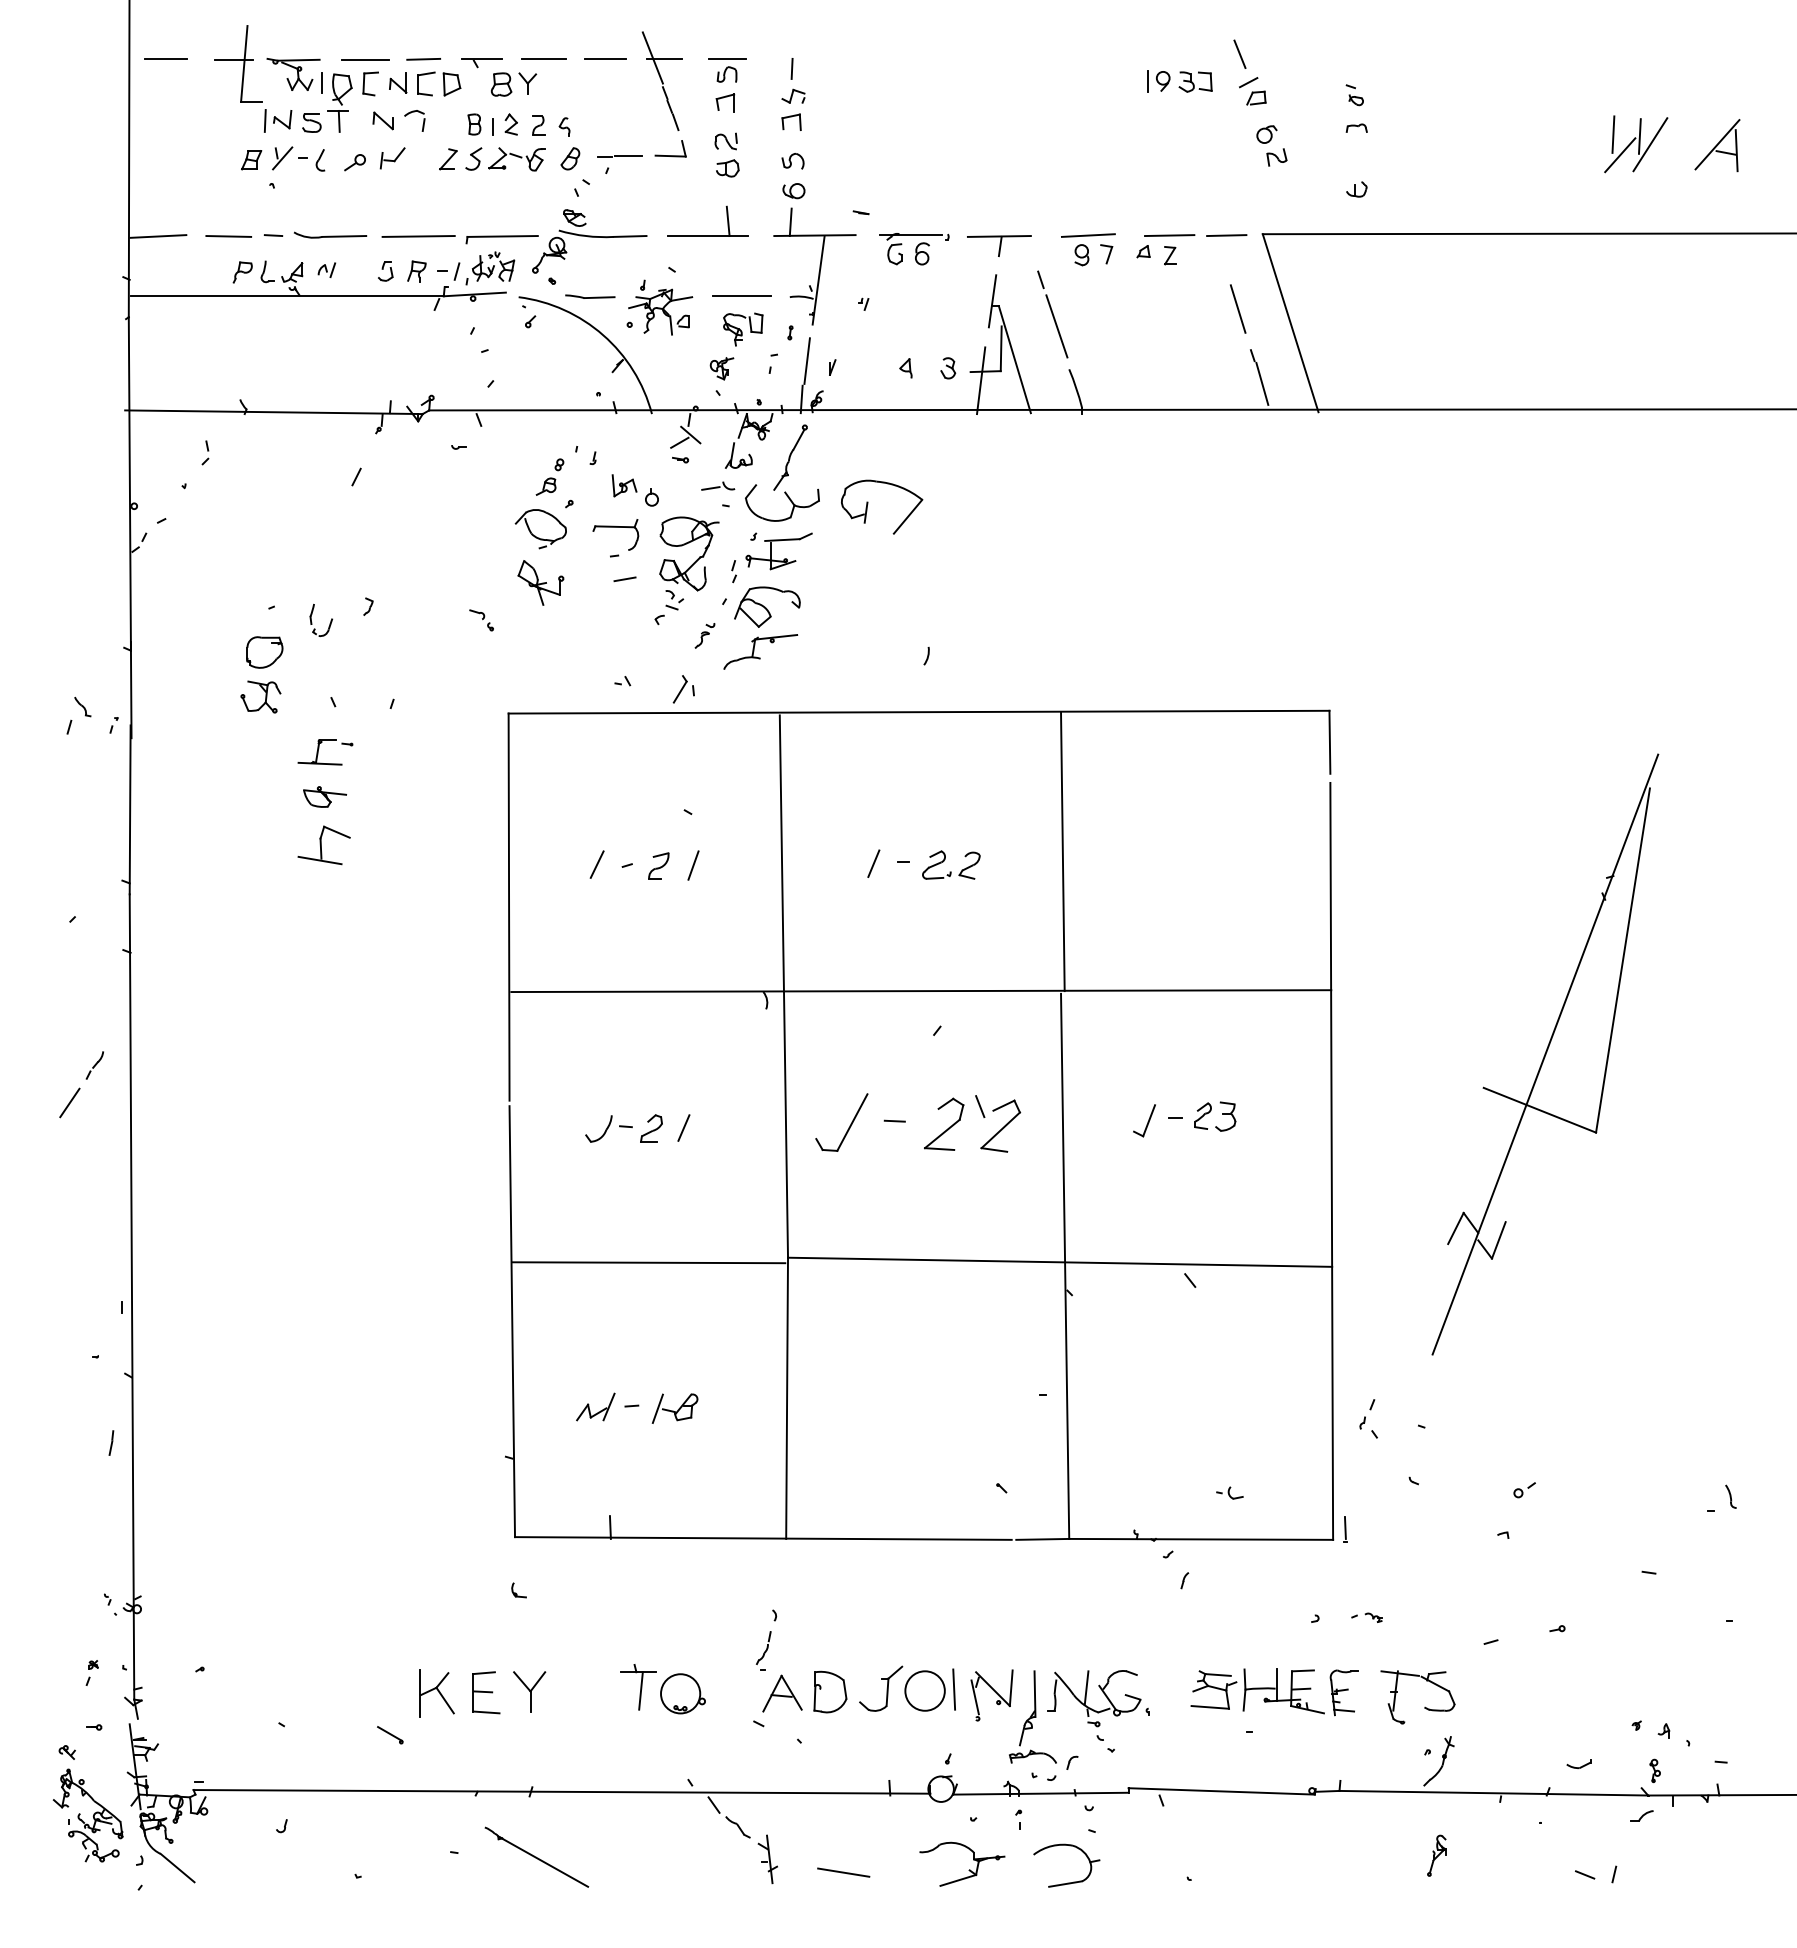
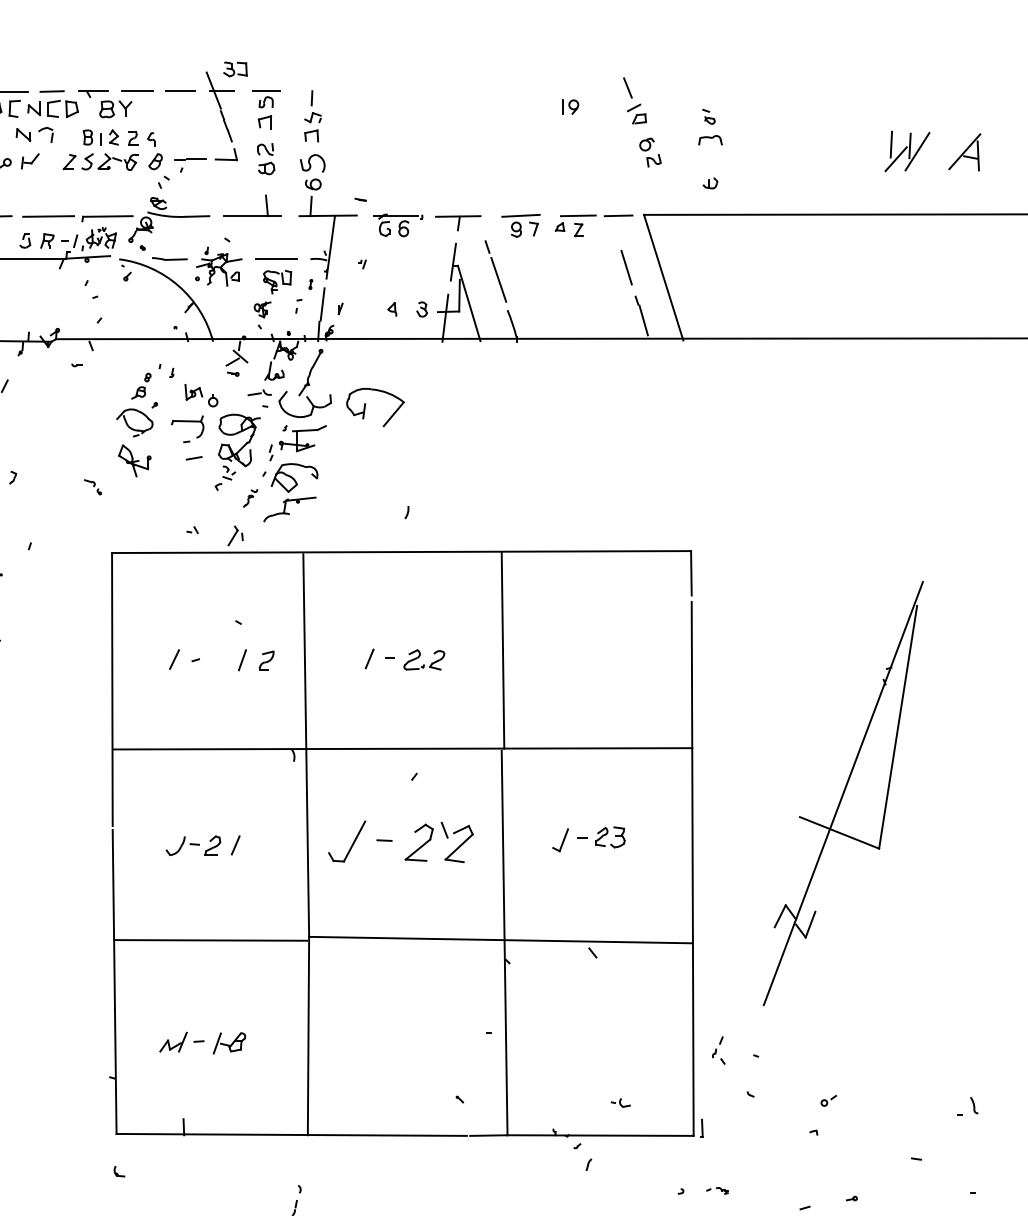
part: (1195, 81) -> (235, 69), moved
part: (1356, 127) -> (710, 139), size x1.6
part: (792, 161) -> (312, 163), size x1.6
part: (658, 865) -> (266, 660), moved

